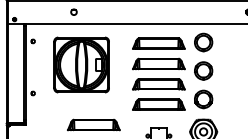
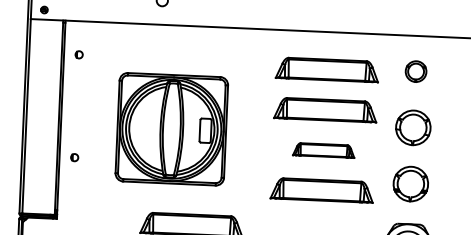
part: (203, 42) -> (415, 71), size x0.6
part: (81, 64) -> (171, 128), moved
part: (158, 84) -> (323, 150), size x0.6

